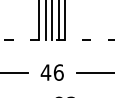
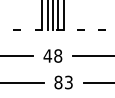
text: (59, 71) -> (58, 55), 46 -> 48

